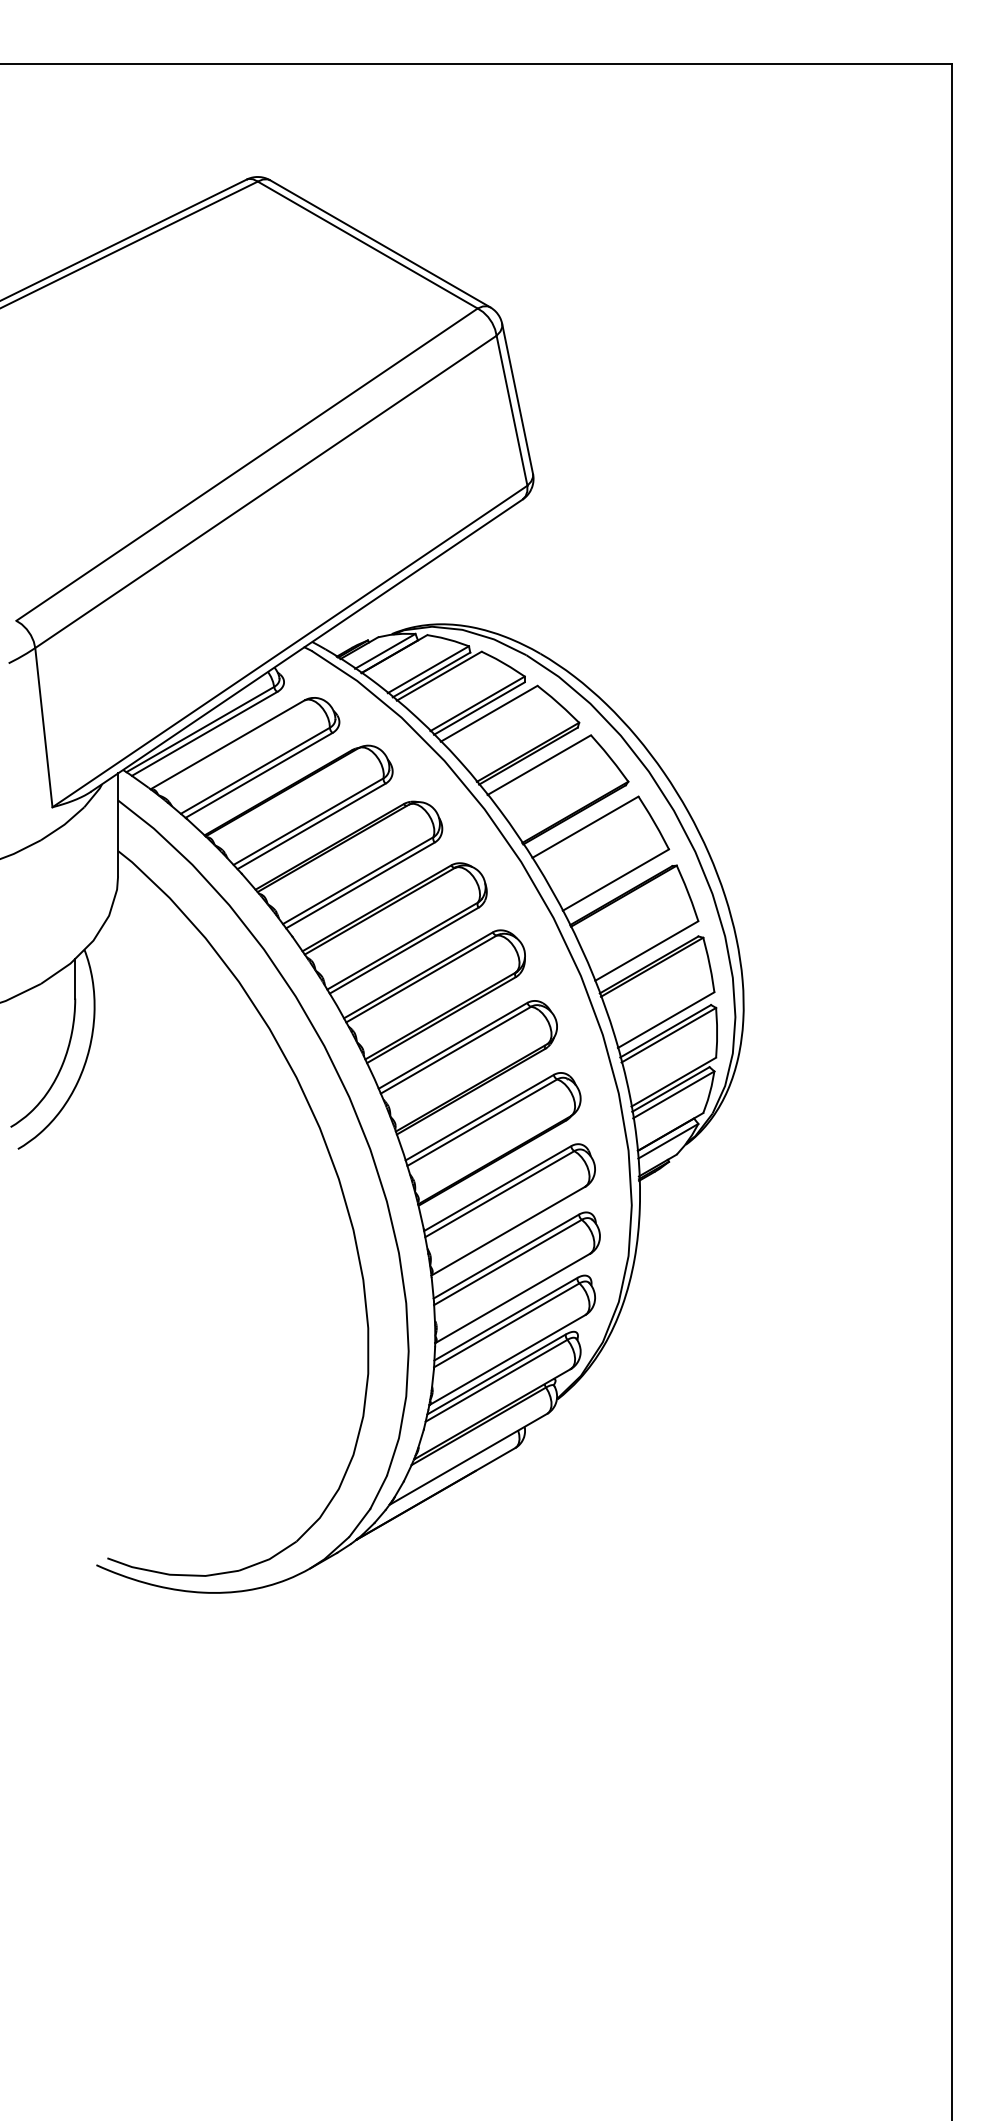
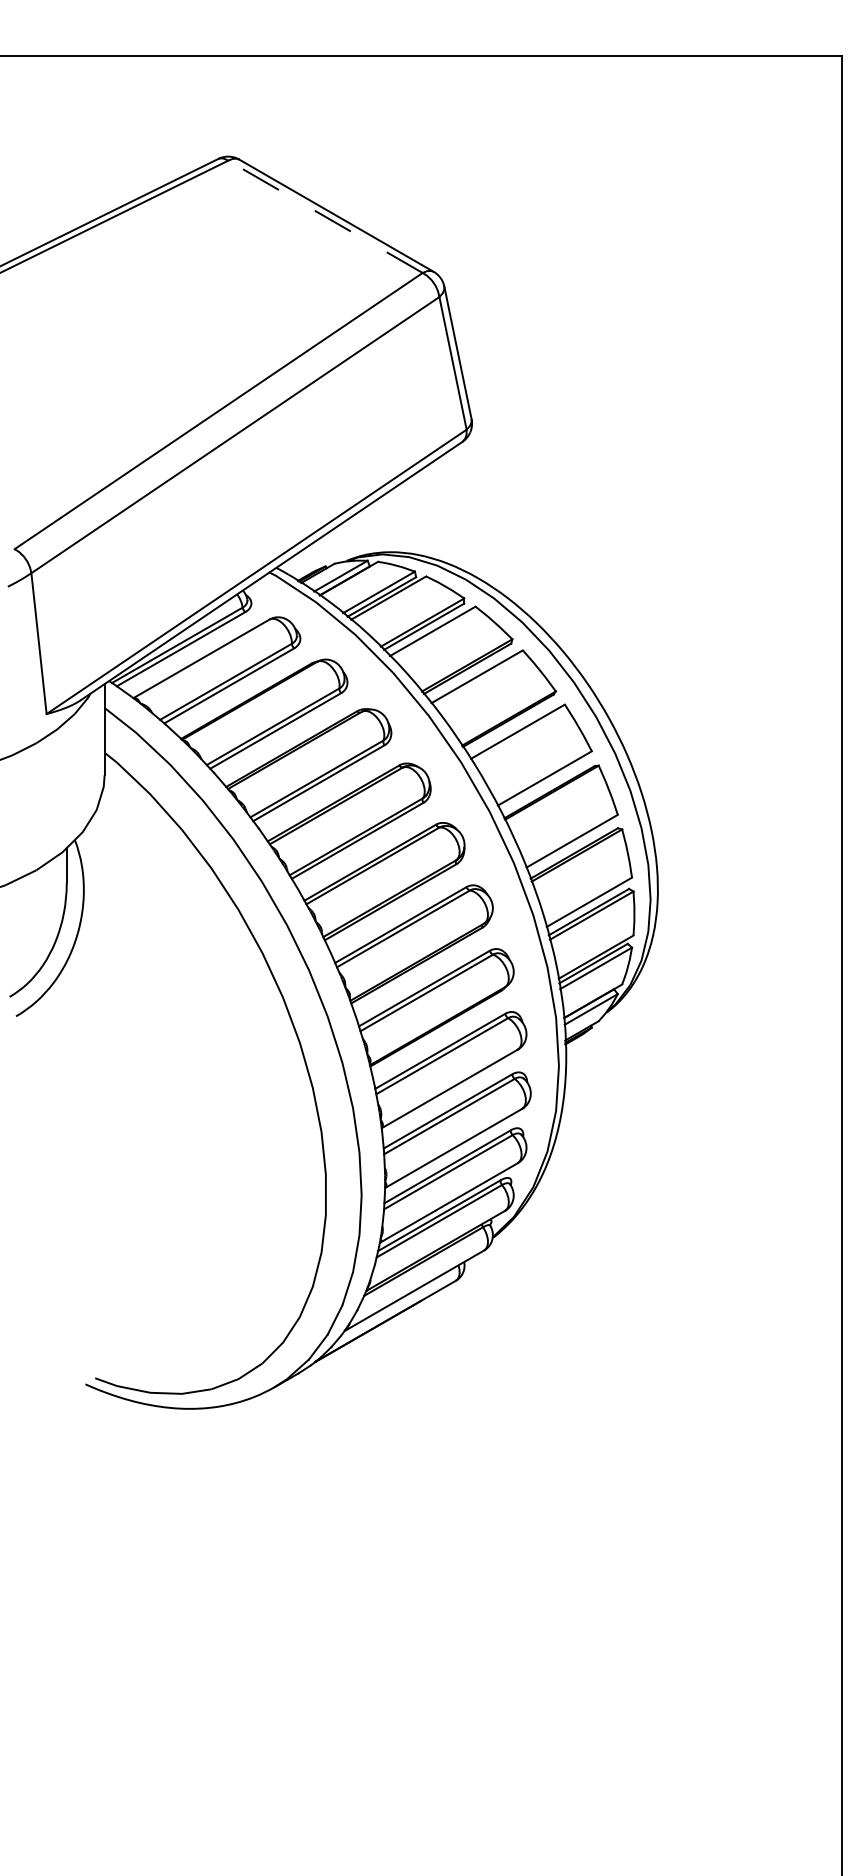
line: (367, 245) -> (325, 217), solid -> dashed

